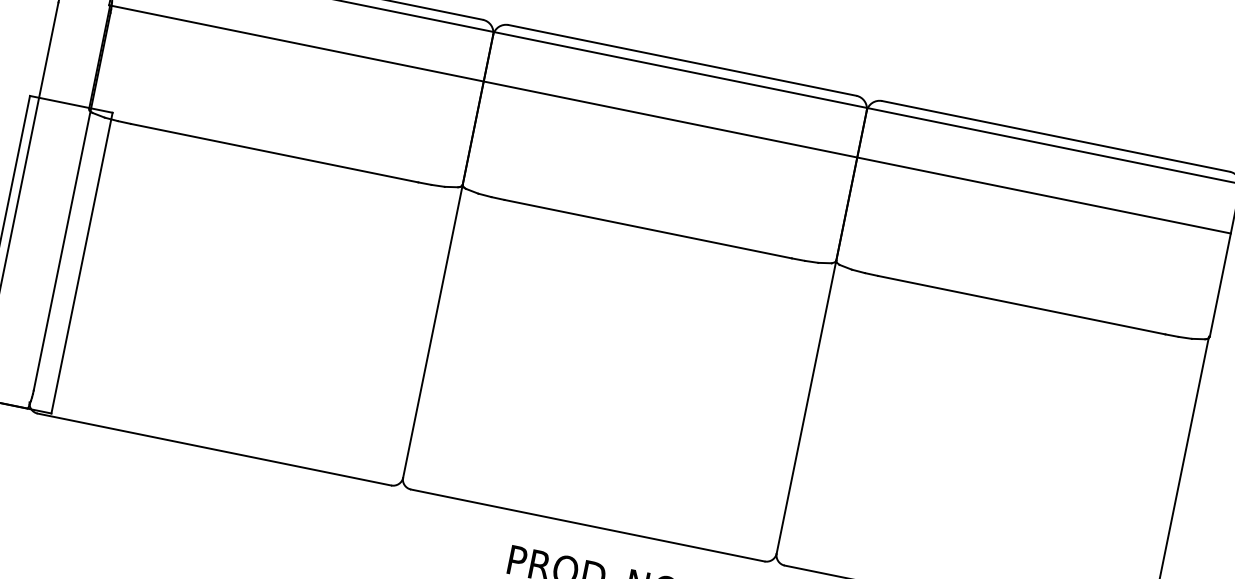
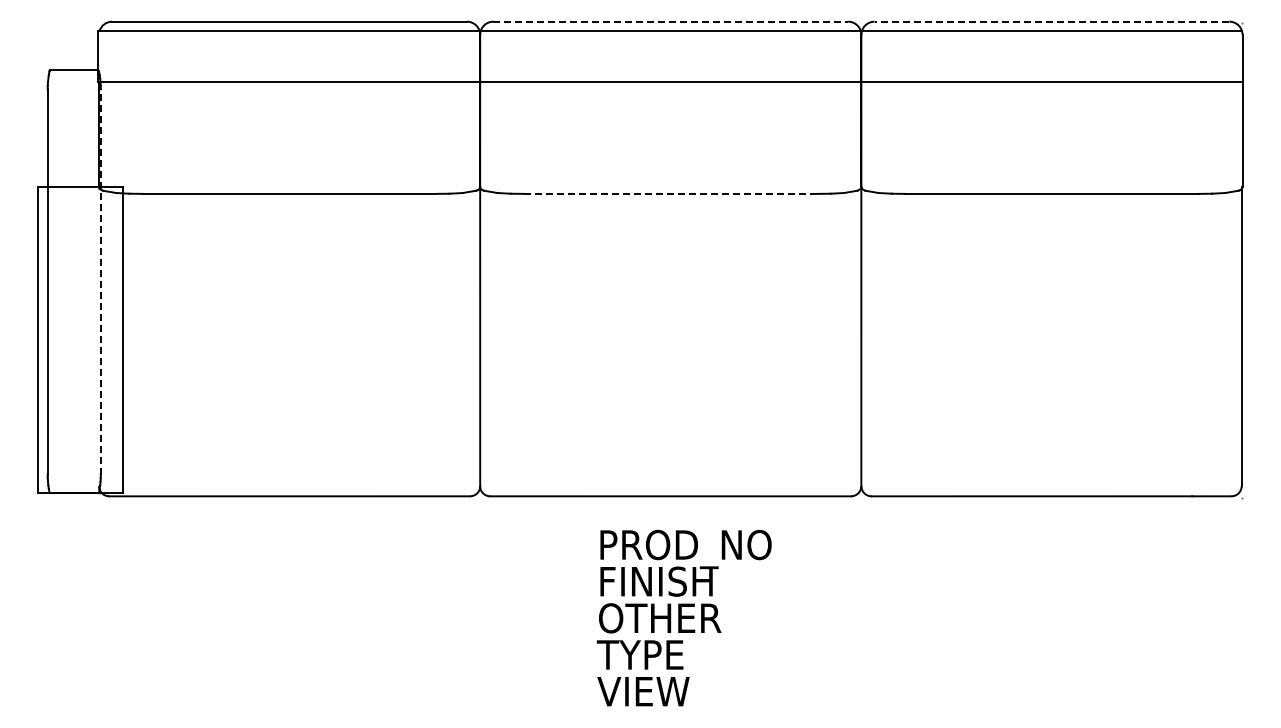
line: (683, 60) -> (671, 21), solid -> dashed
line: (1055, 136) -> (1051, 21), solid -> dashed
line: (71, 201) -> (100, 281), solid -> dashed
line: (648, 228) -> (670, 193), solid -> dashed

